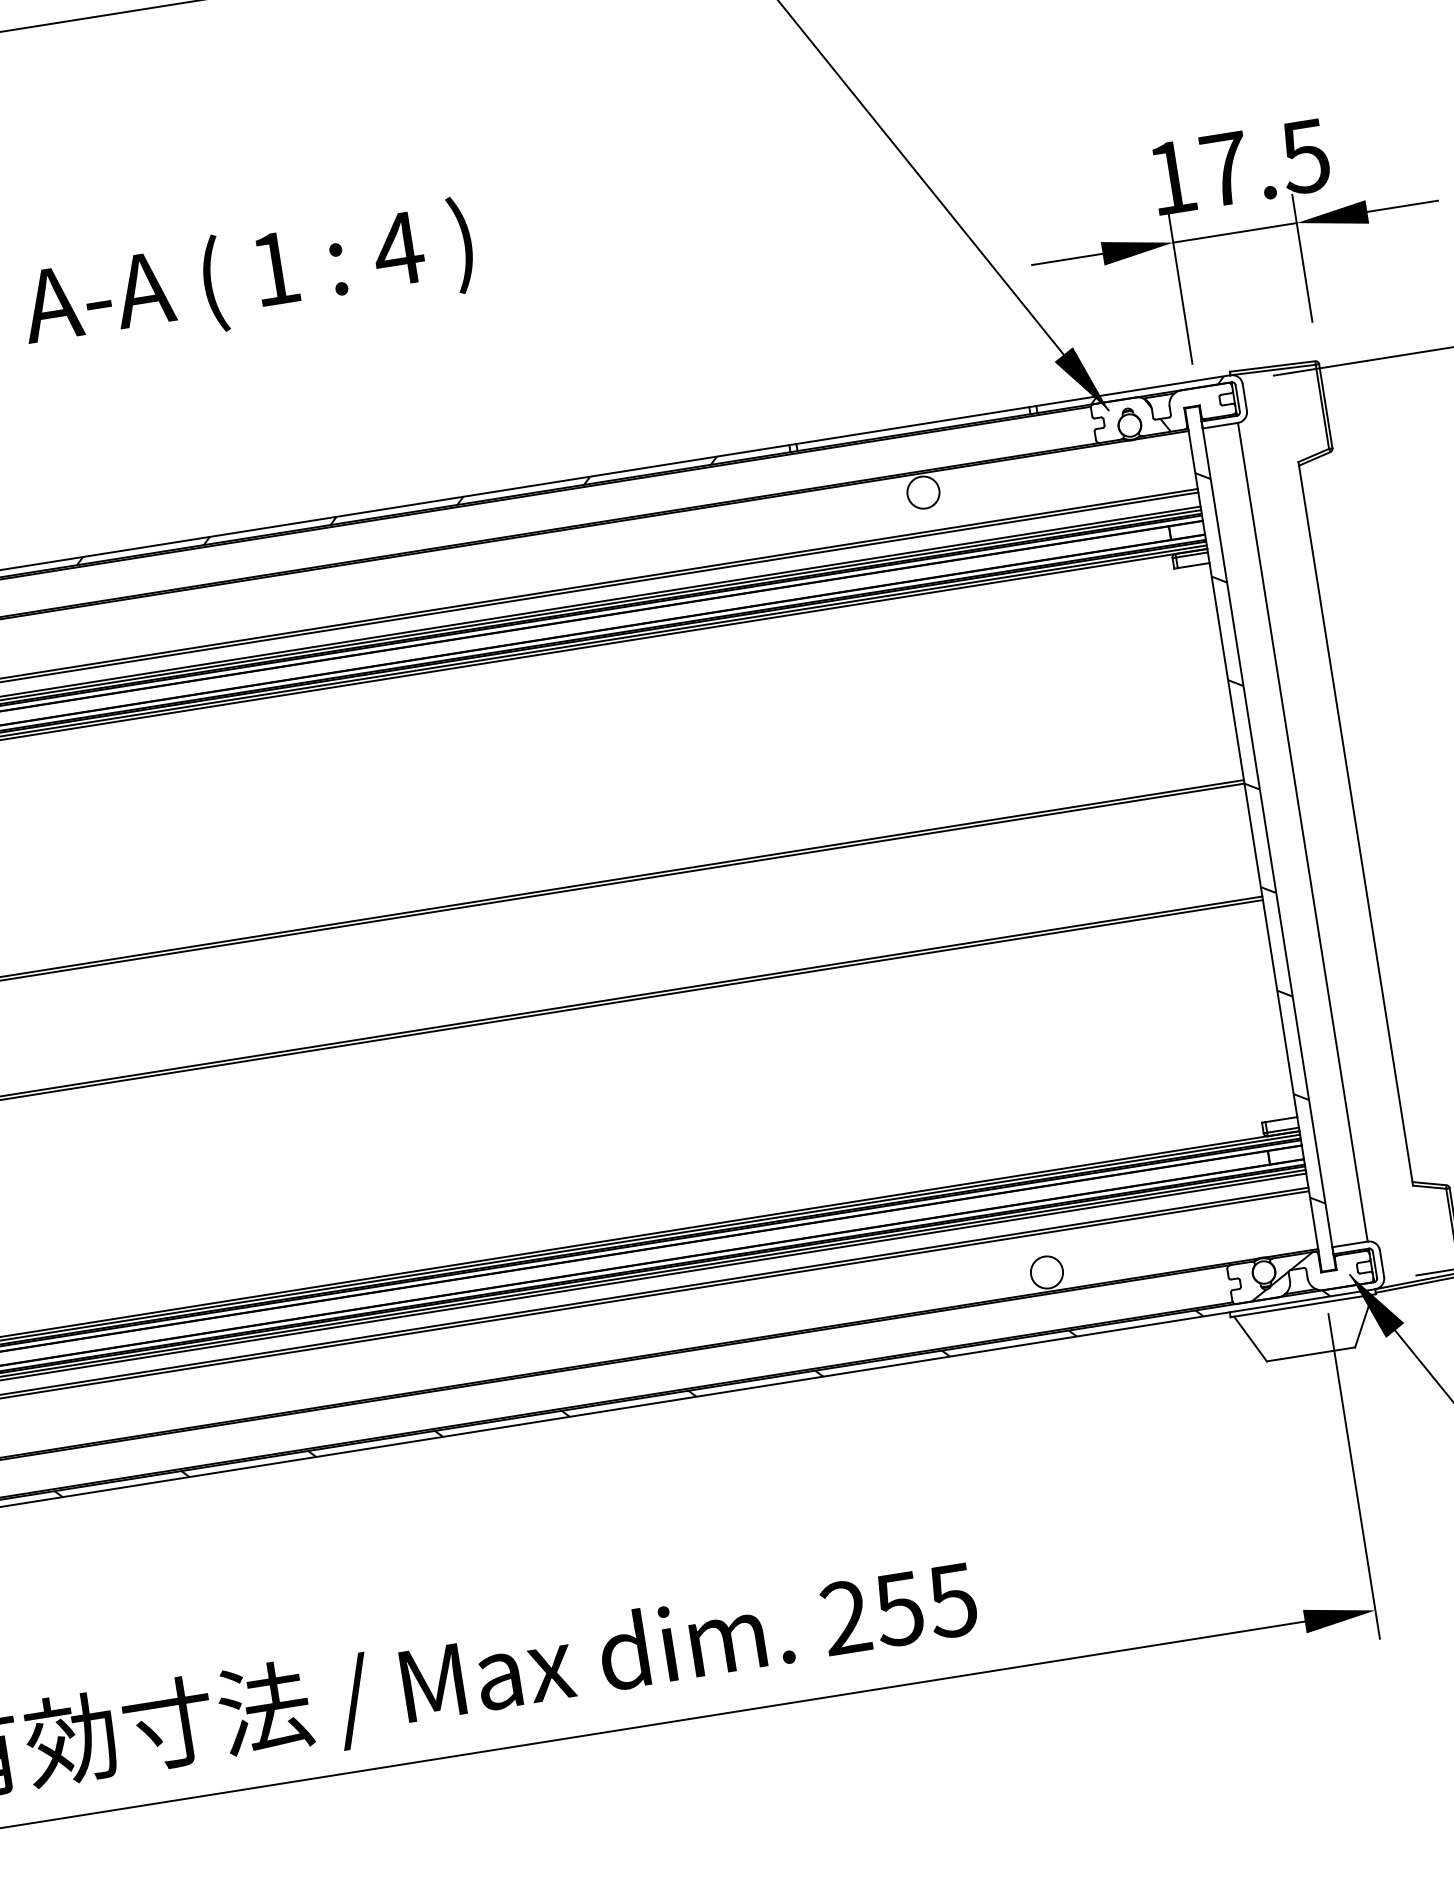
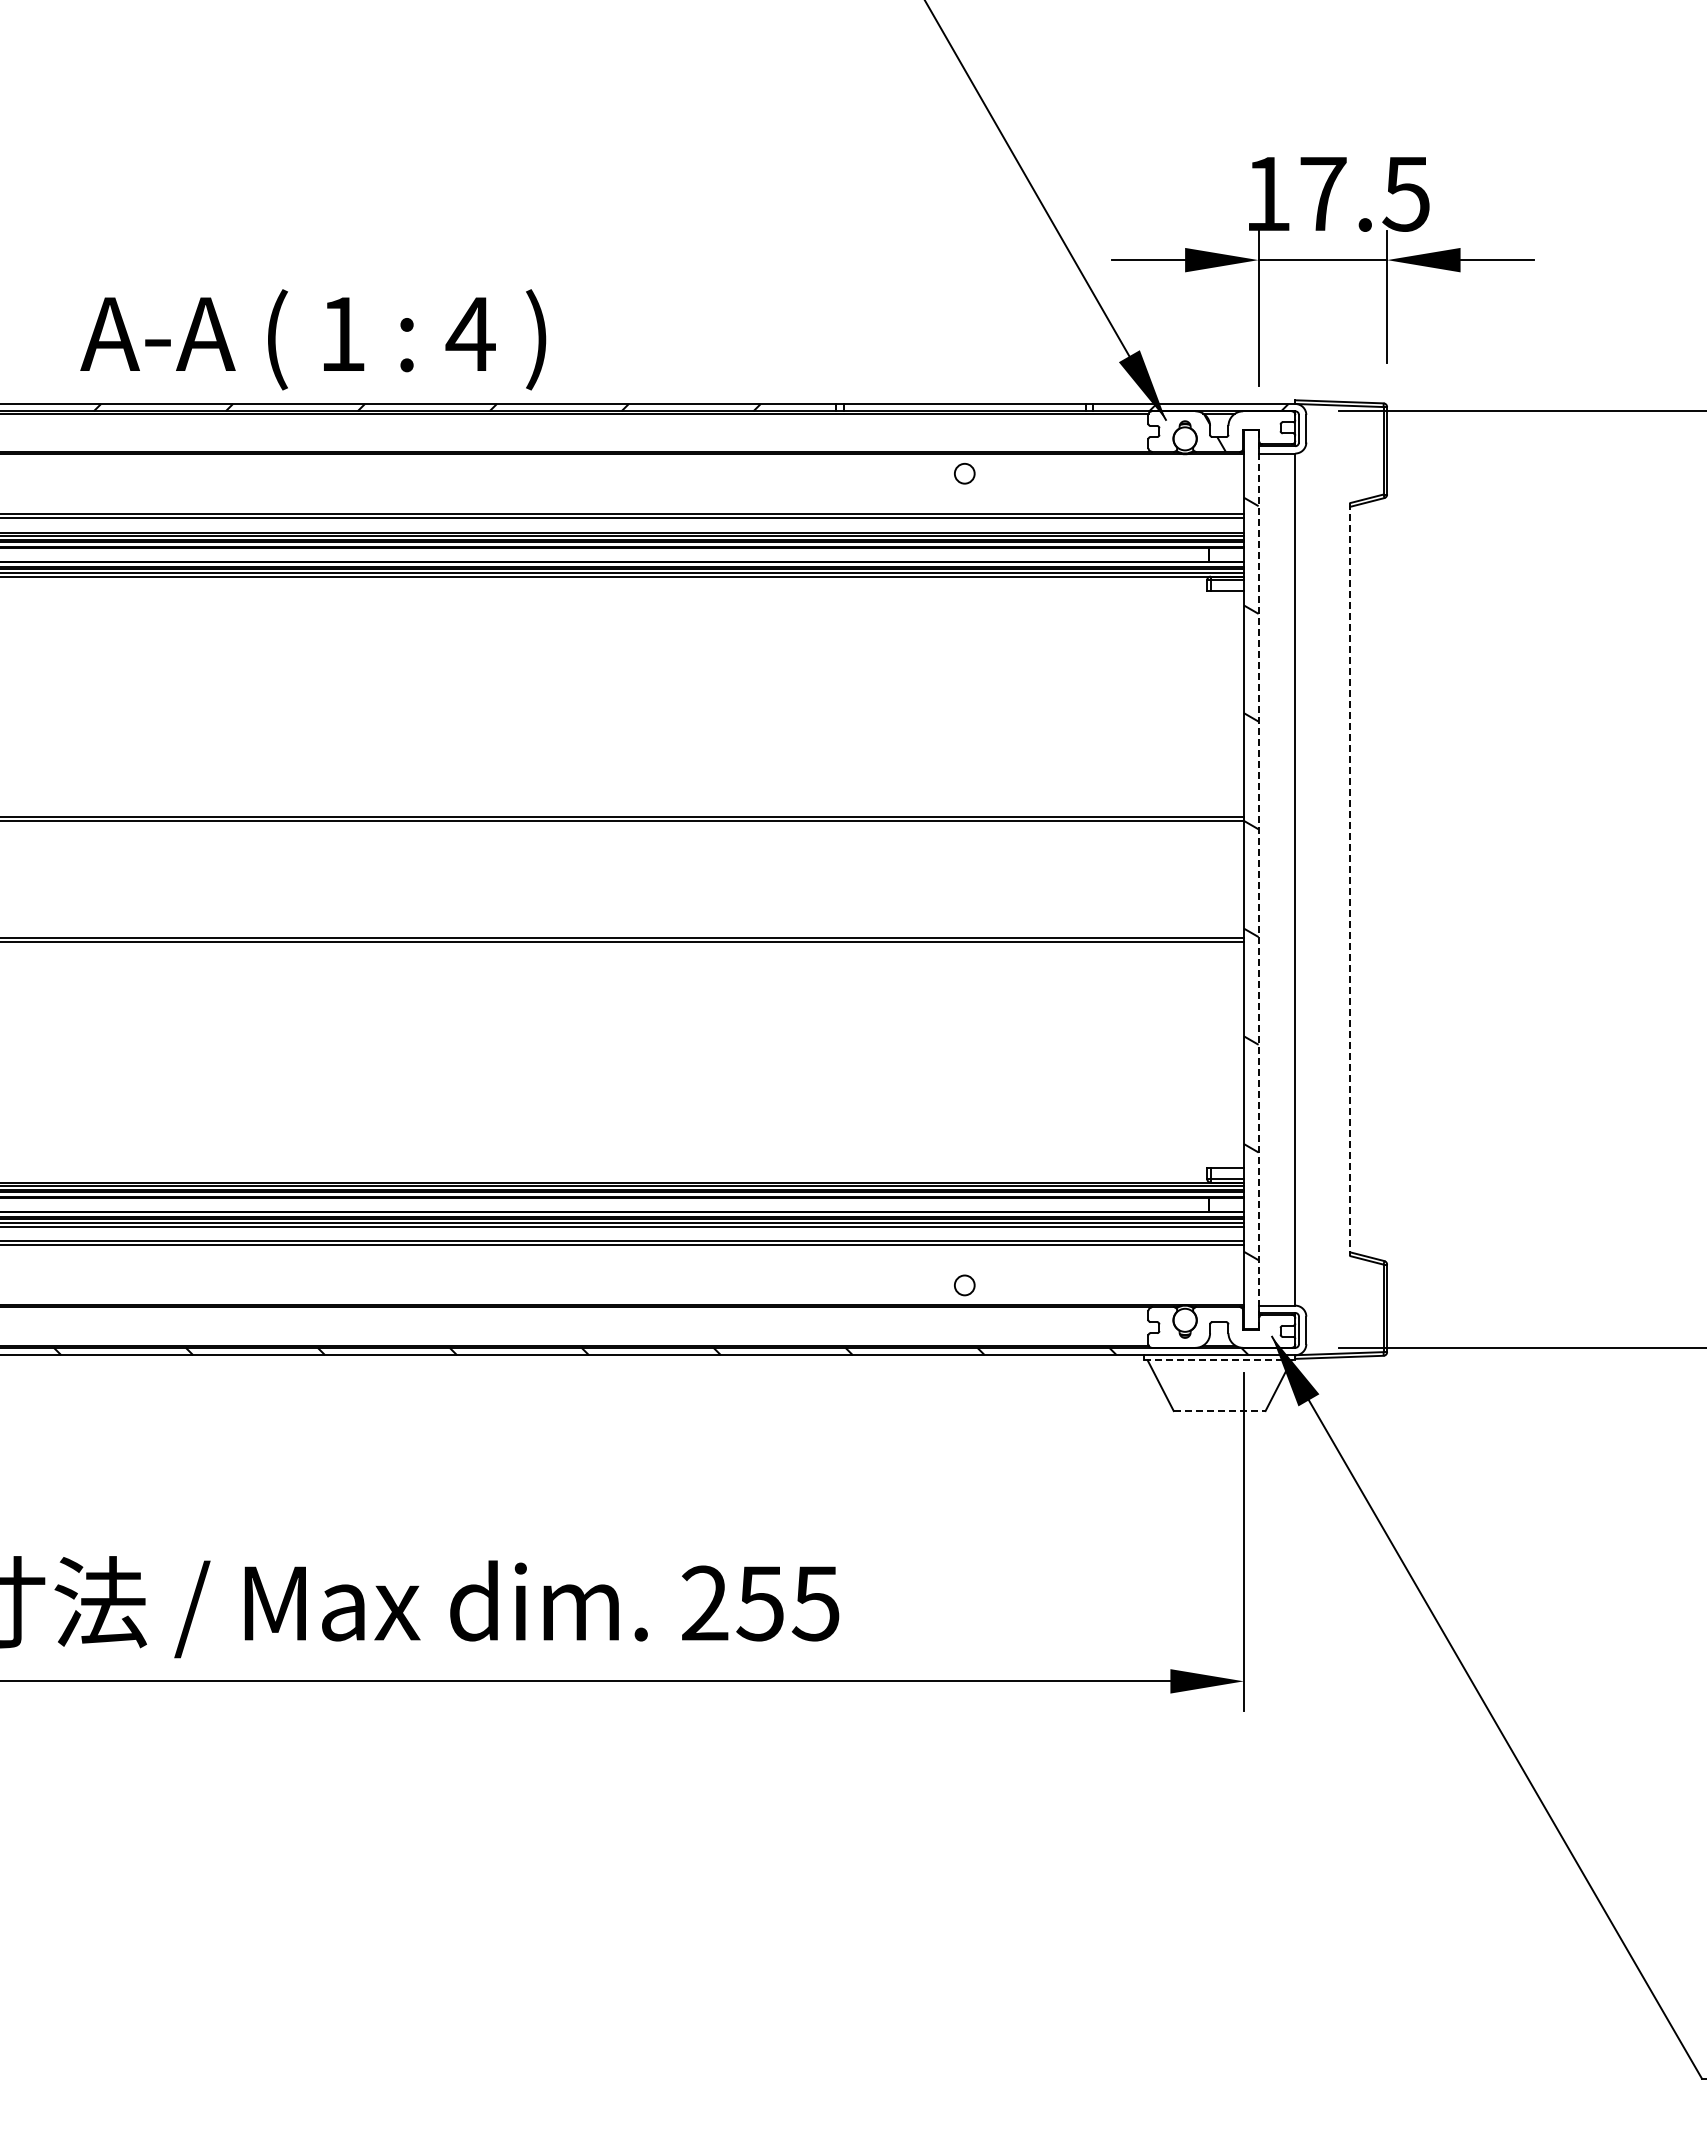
text: (248, 278) -> (313, 339), moved
circle: (923, 492) -> (964, 473), size x0.6
line: (1355, 823) -> (1350, 879), solid -> dashed
line: (1267, 837) -> (1258, 879), solid -> dashed
circle: (1046, 1271) -> (964, 1284), size x0.6
hatch: (1281, 1276) -> (1202, 1327), removed
line: (1303, 1305) -> (1219, 1360), solid -> dashed
line: (1310, 1354) -> (1219, 1411), solid -> dashed

